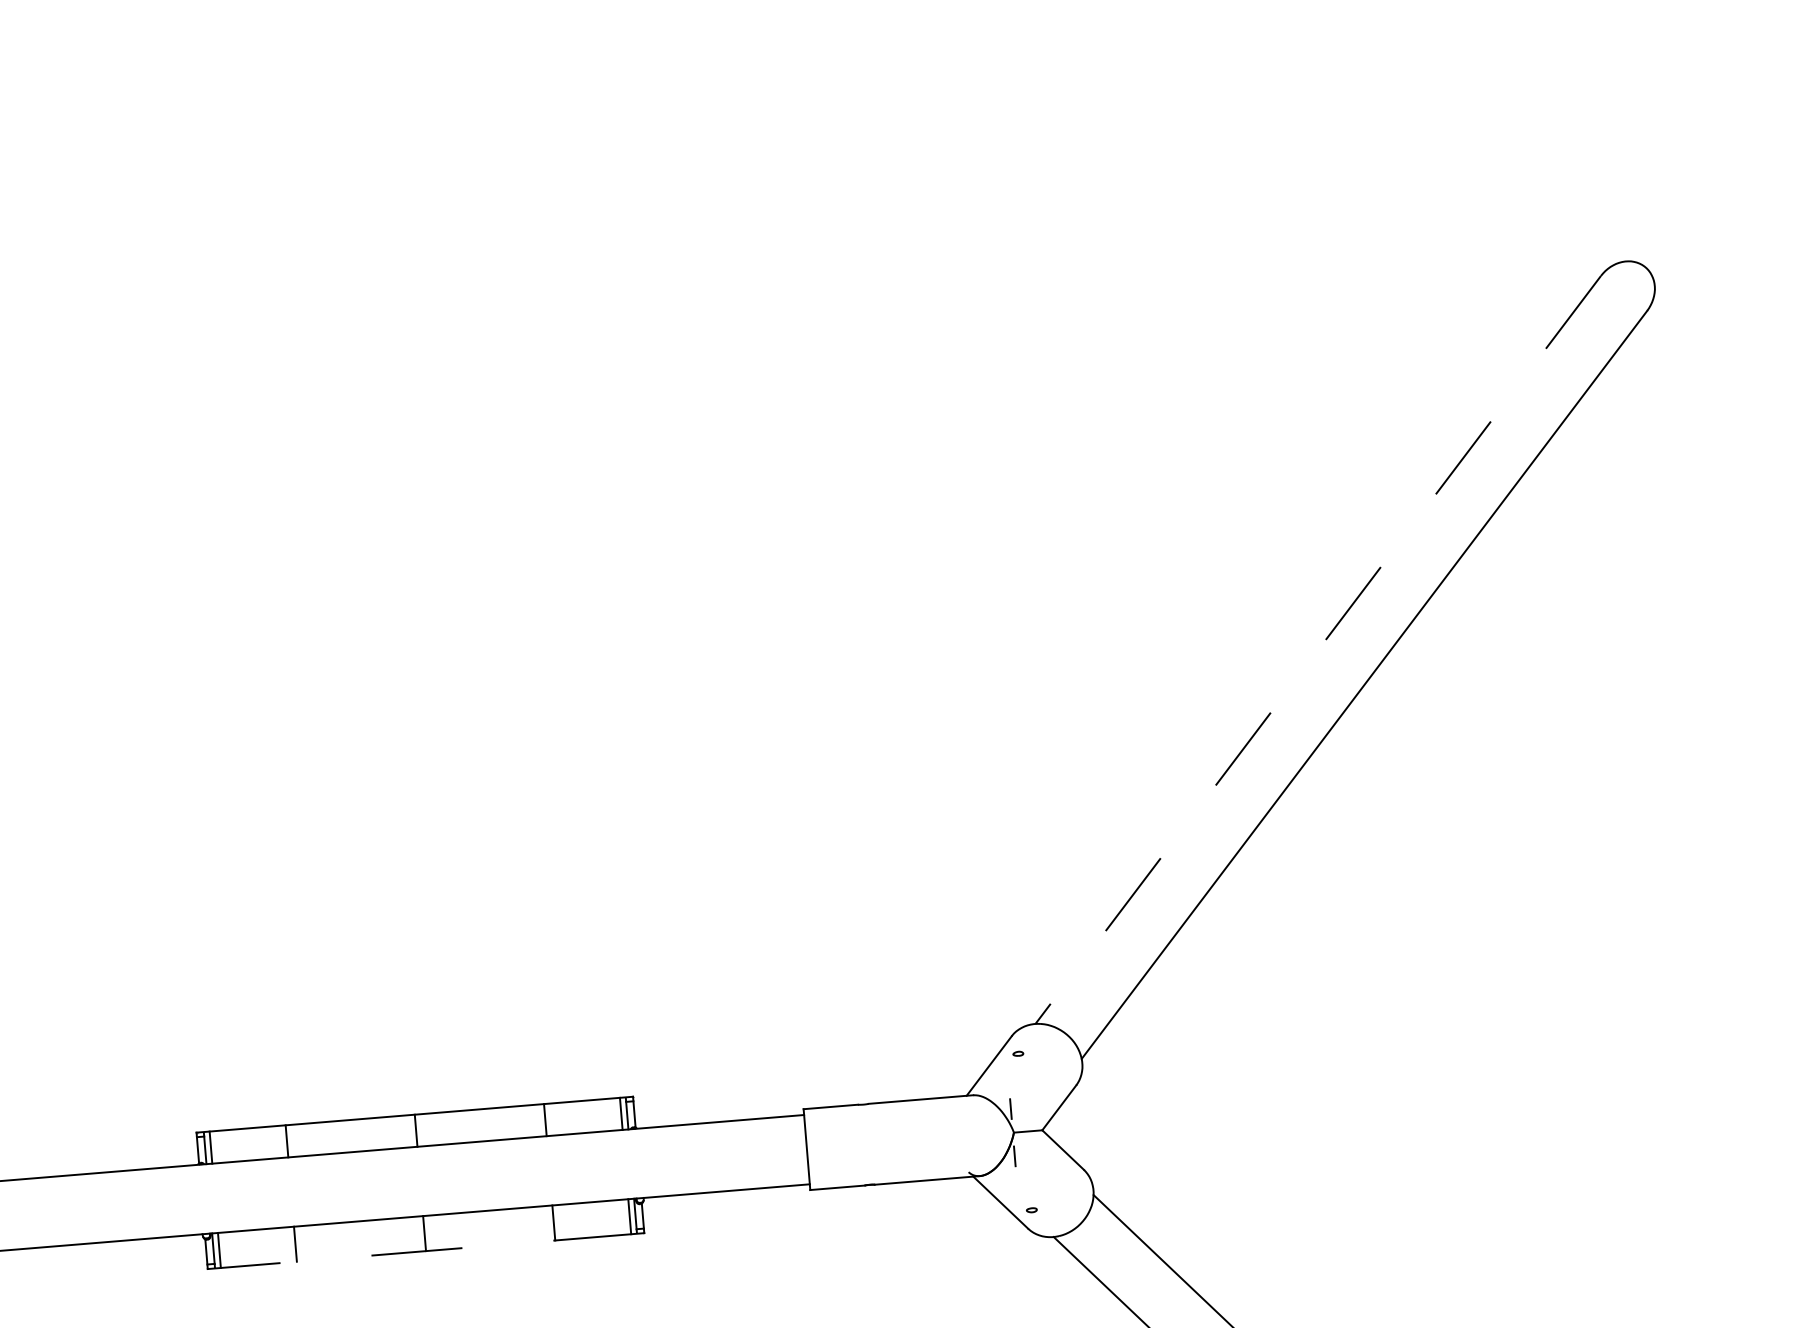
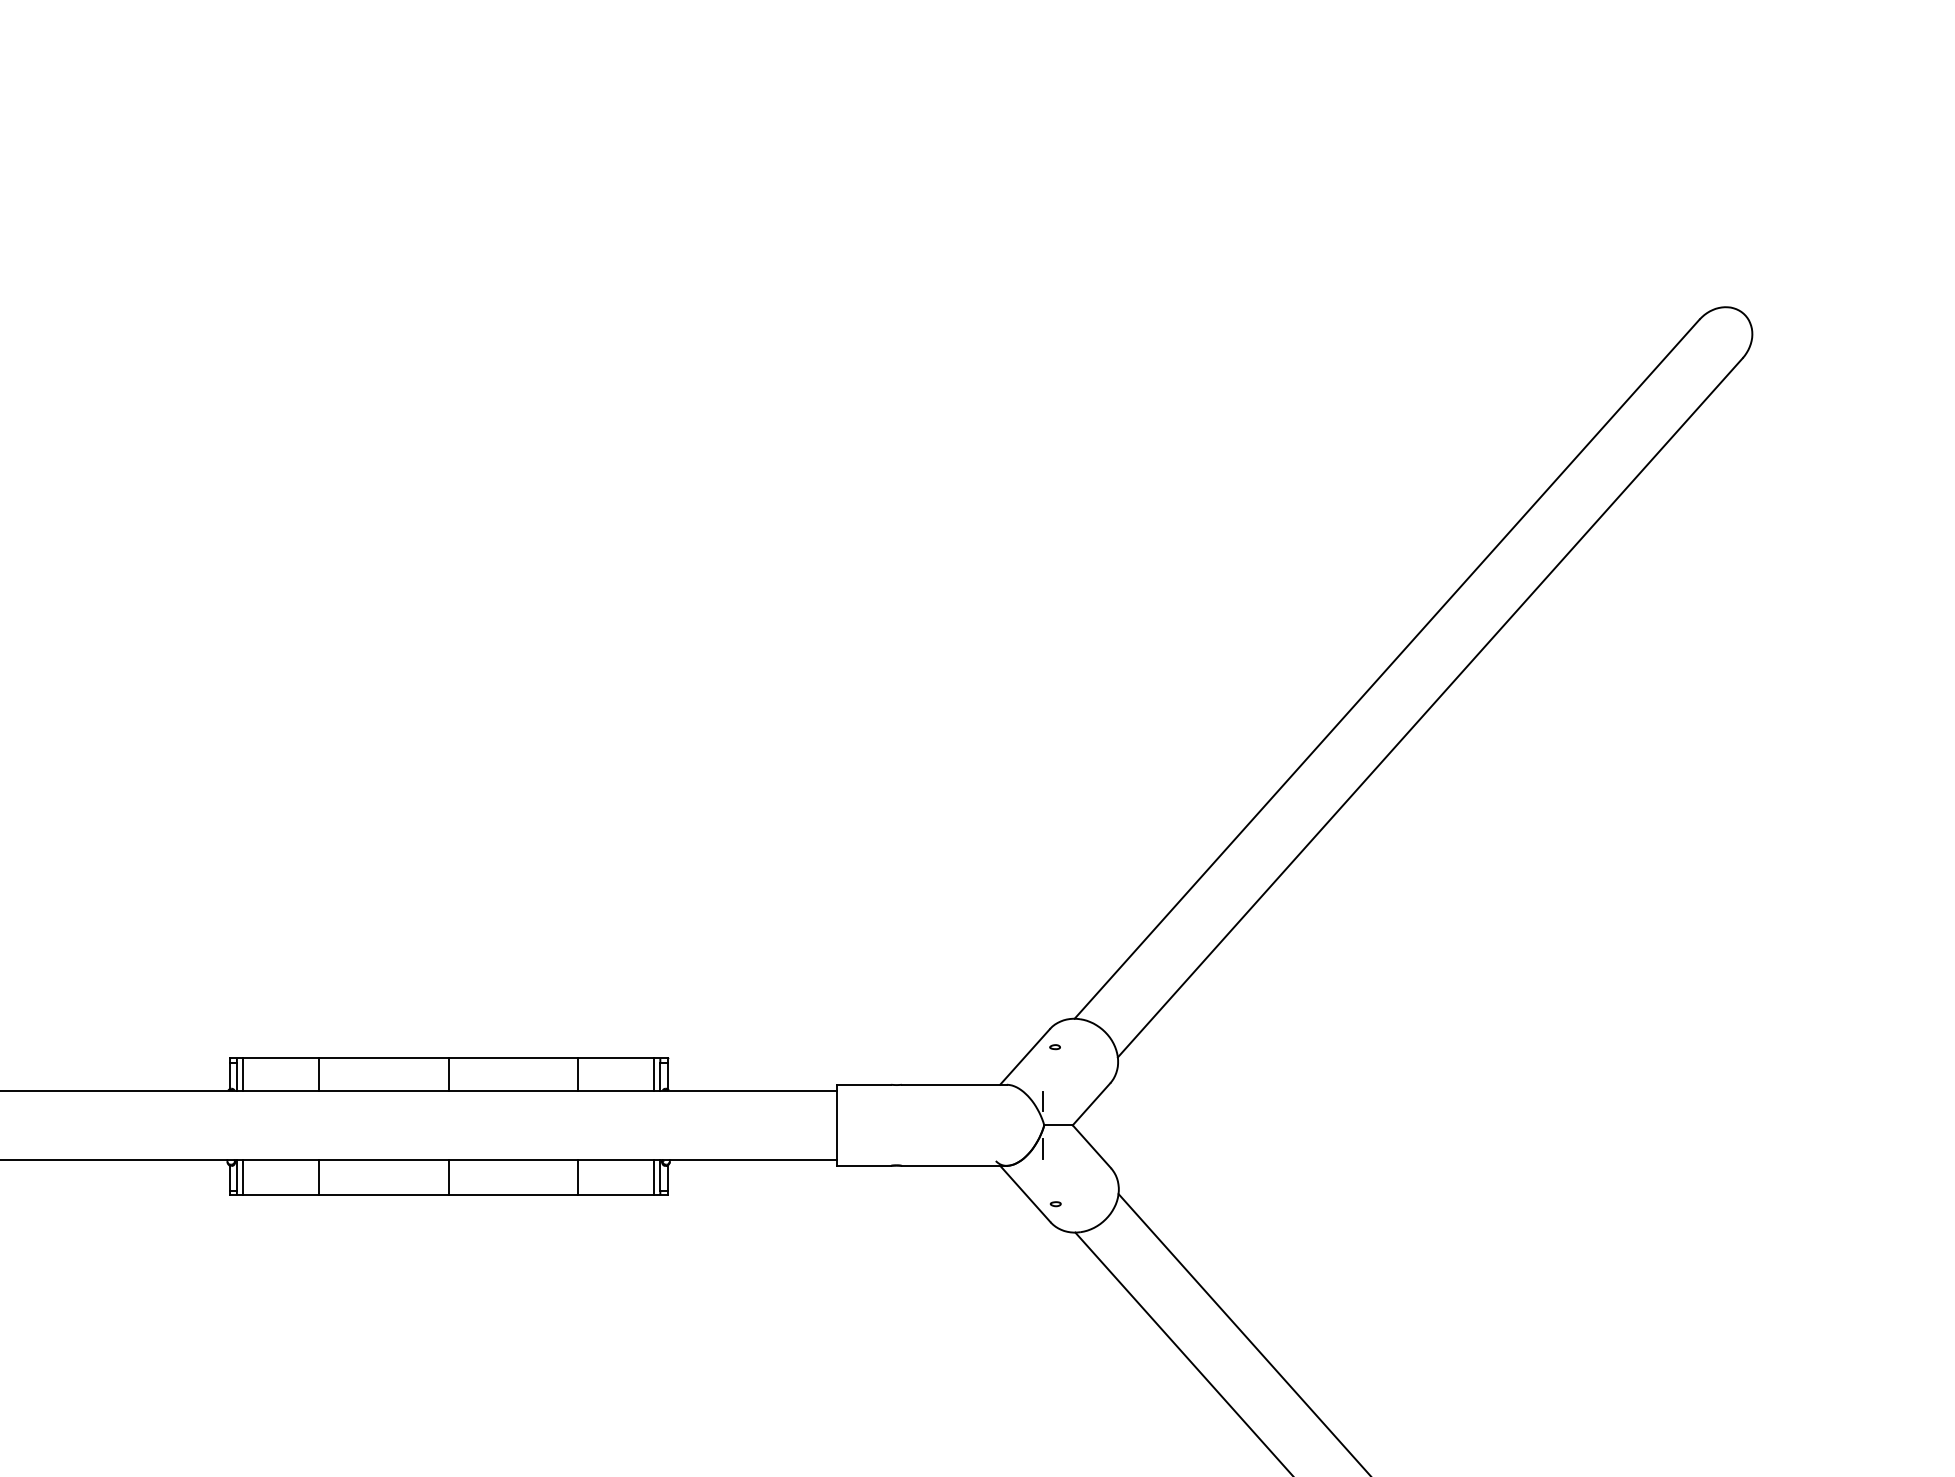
line: (1318, 650) -> (1387, 669), dashed -> solid
line: (425, 1251) -> (448, 1195), dashed -> solid

